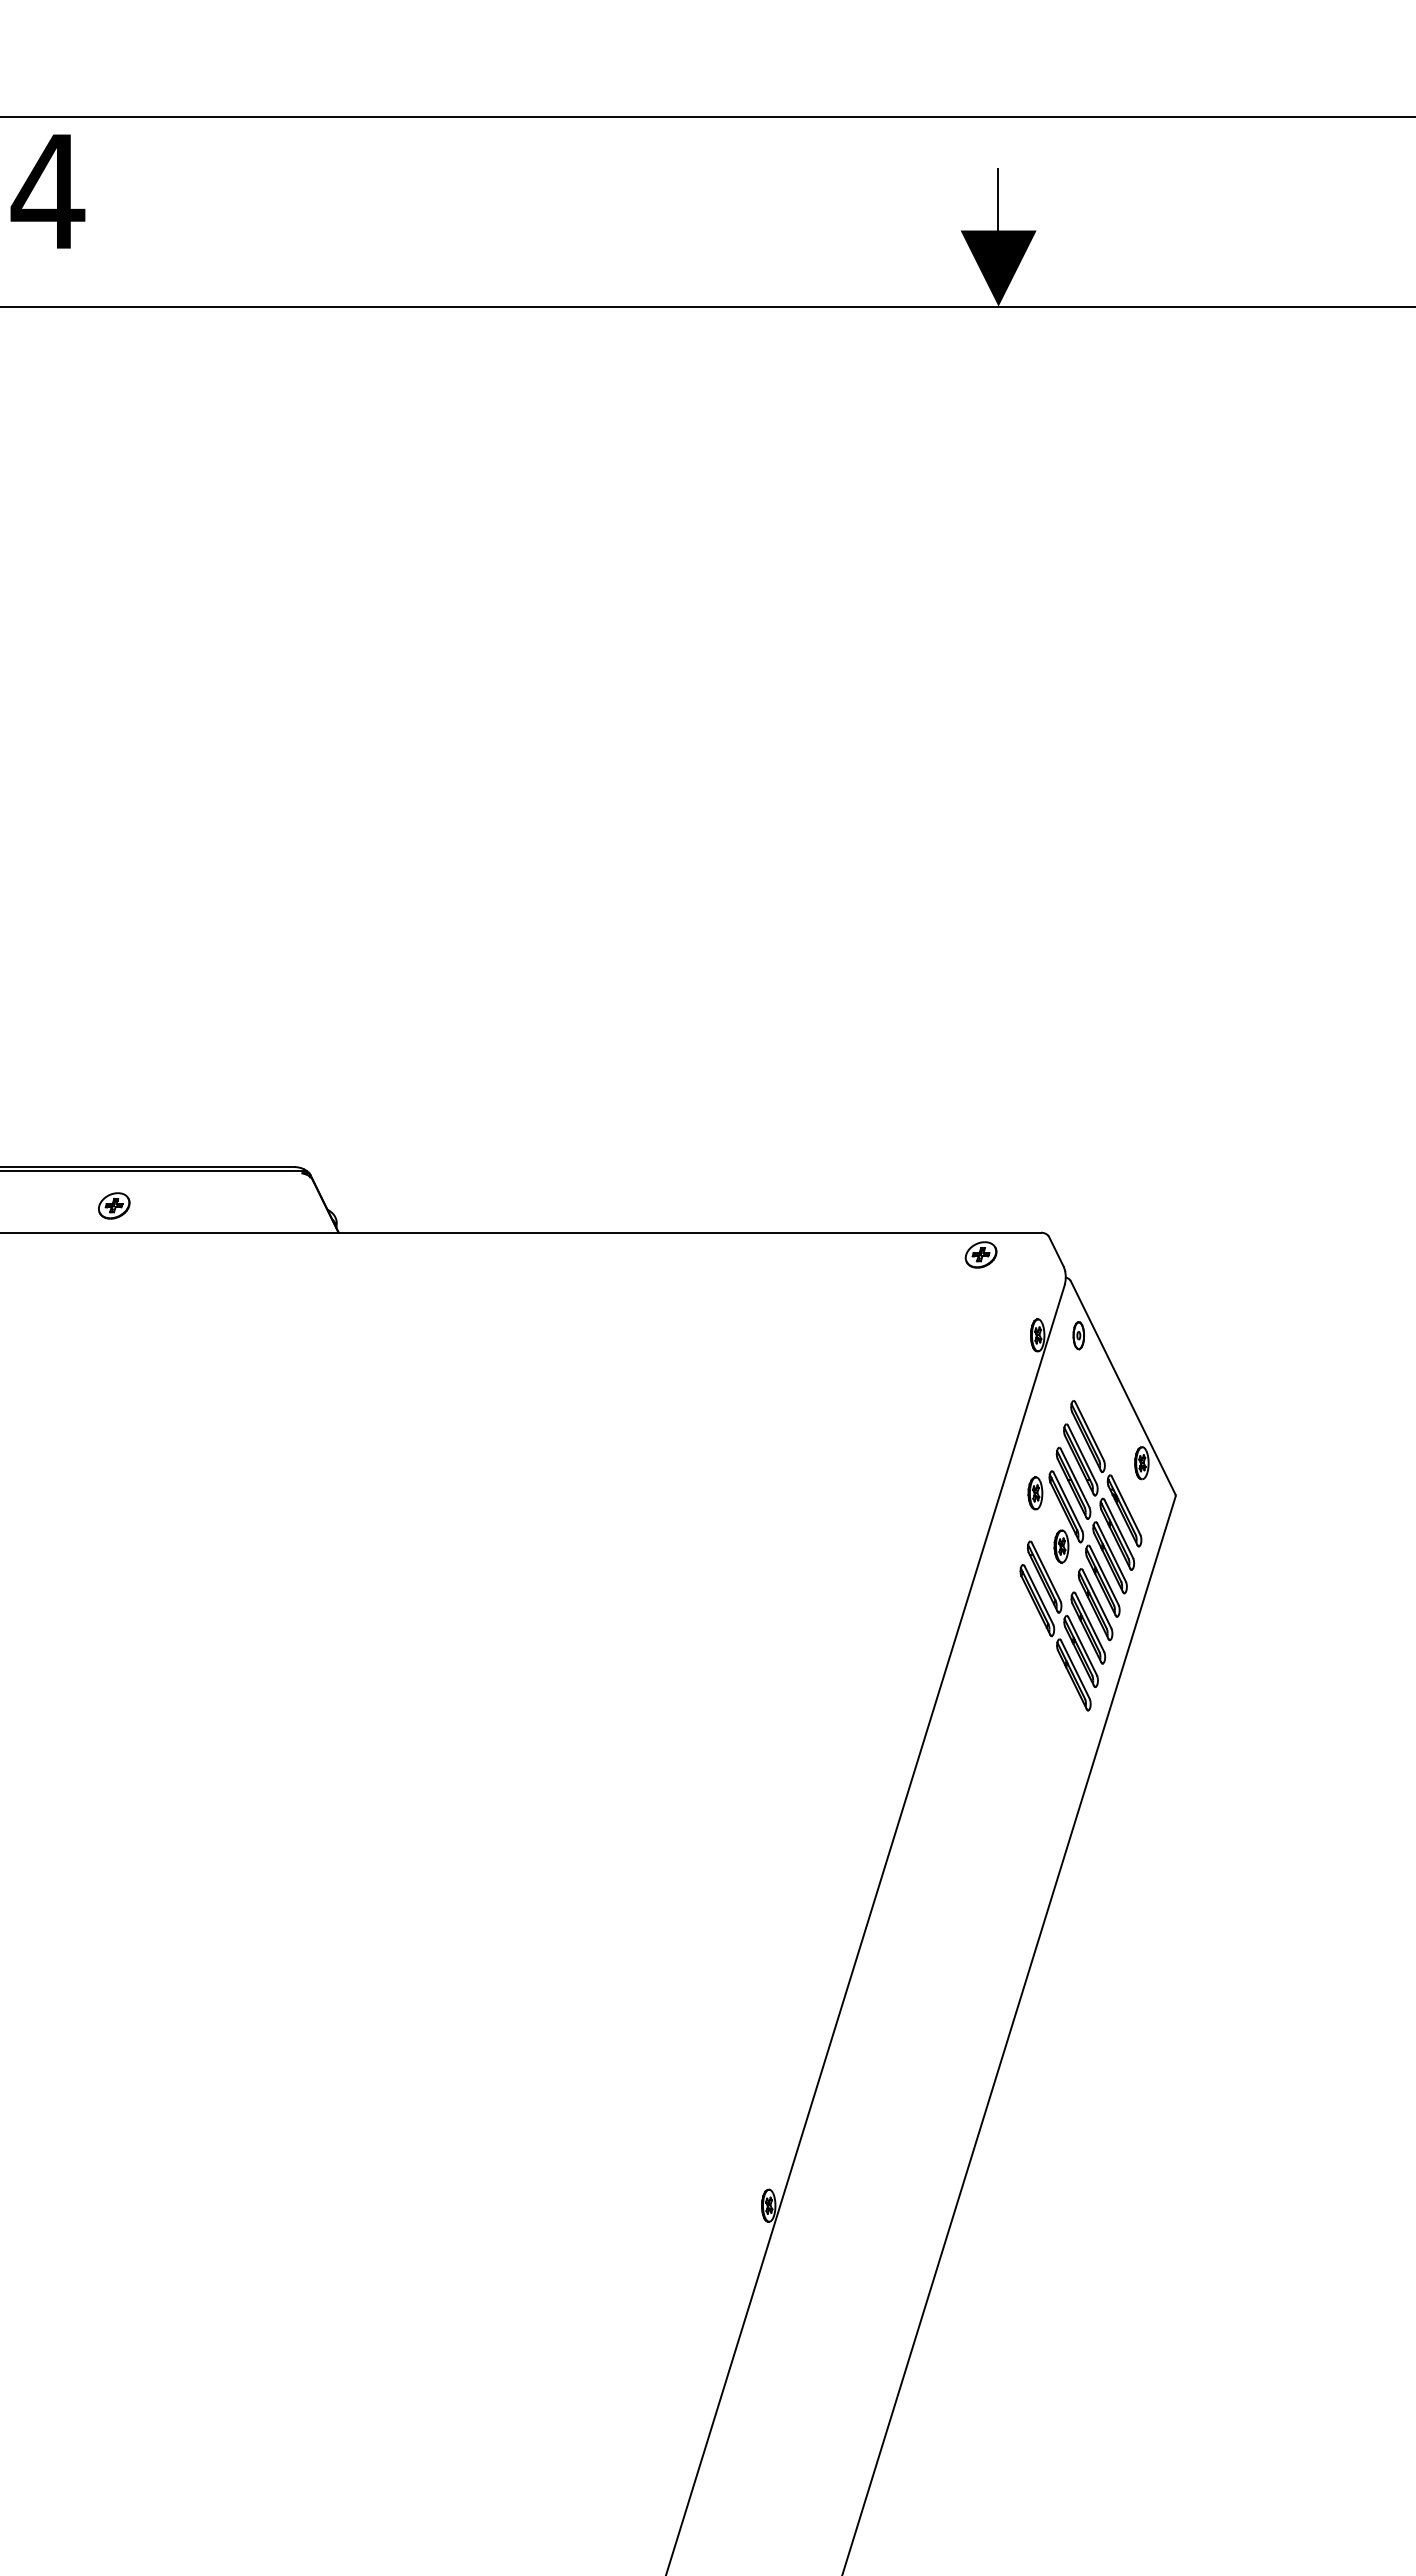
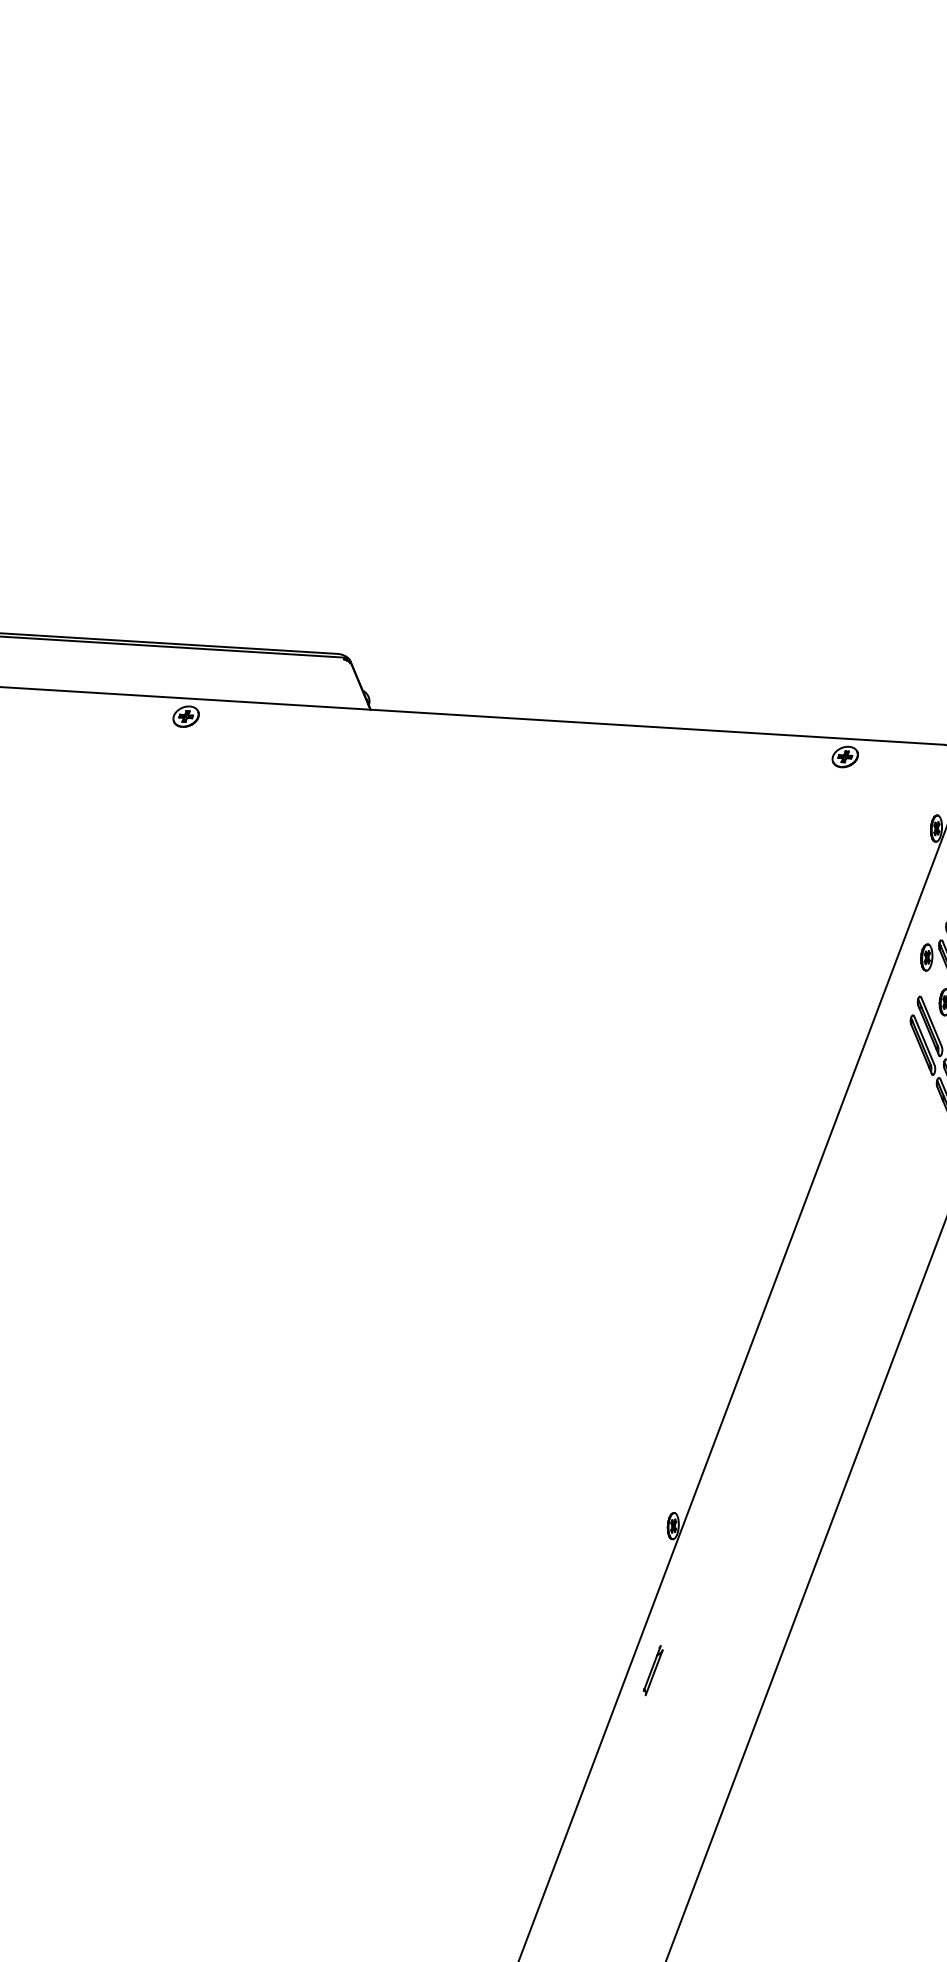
part: (114, 1205) -> (186, 716), moved
part: (980, 1254) -> (844, 756), moved
part: (754, 2383) -> (652, 1670), added

